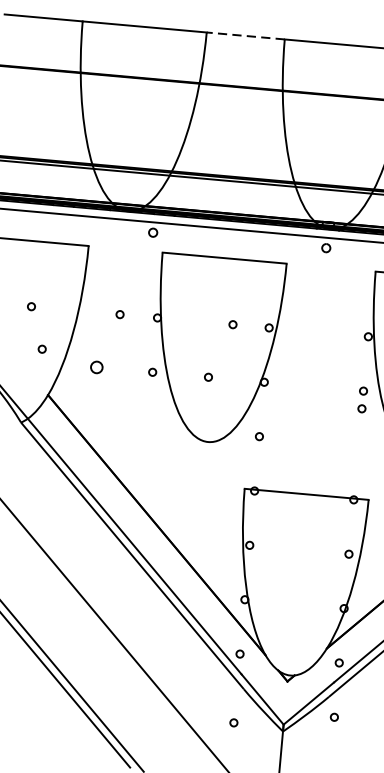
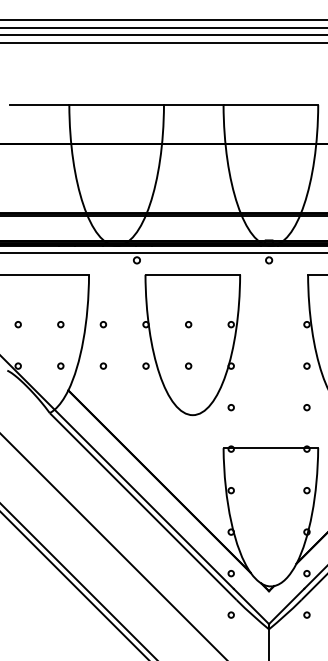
line: (245, 36) -> (193, 105), dashed -> solid
circle: (31, 306) -> (60, 324), moved
circle: (120, 314) -> (103, 324), moved
circle: (232, 324) -> (188, 324), moved
circle: (41, 348) -> (60, 365), moved
circle: (97, 366) -> (103, 365), size x0.62
circle: (361, 408) -> (306, 407), moved
circle: (233, 721) -> (230, 614), moved

